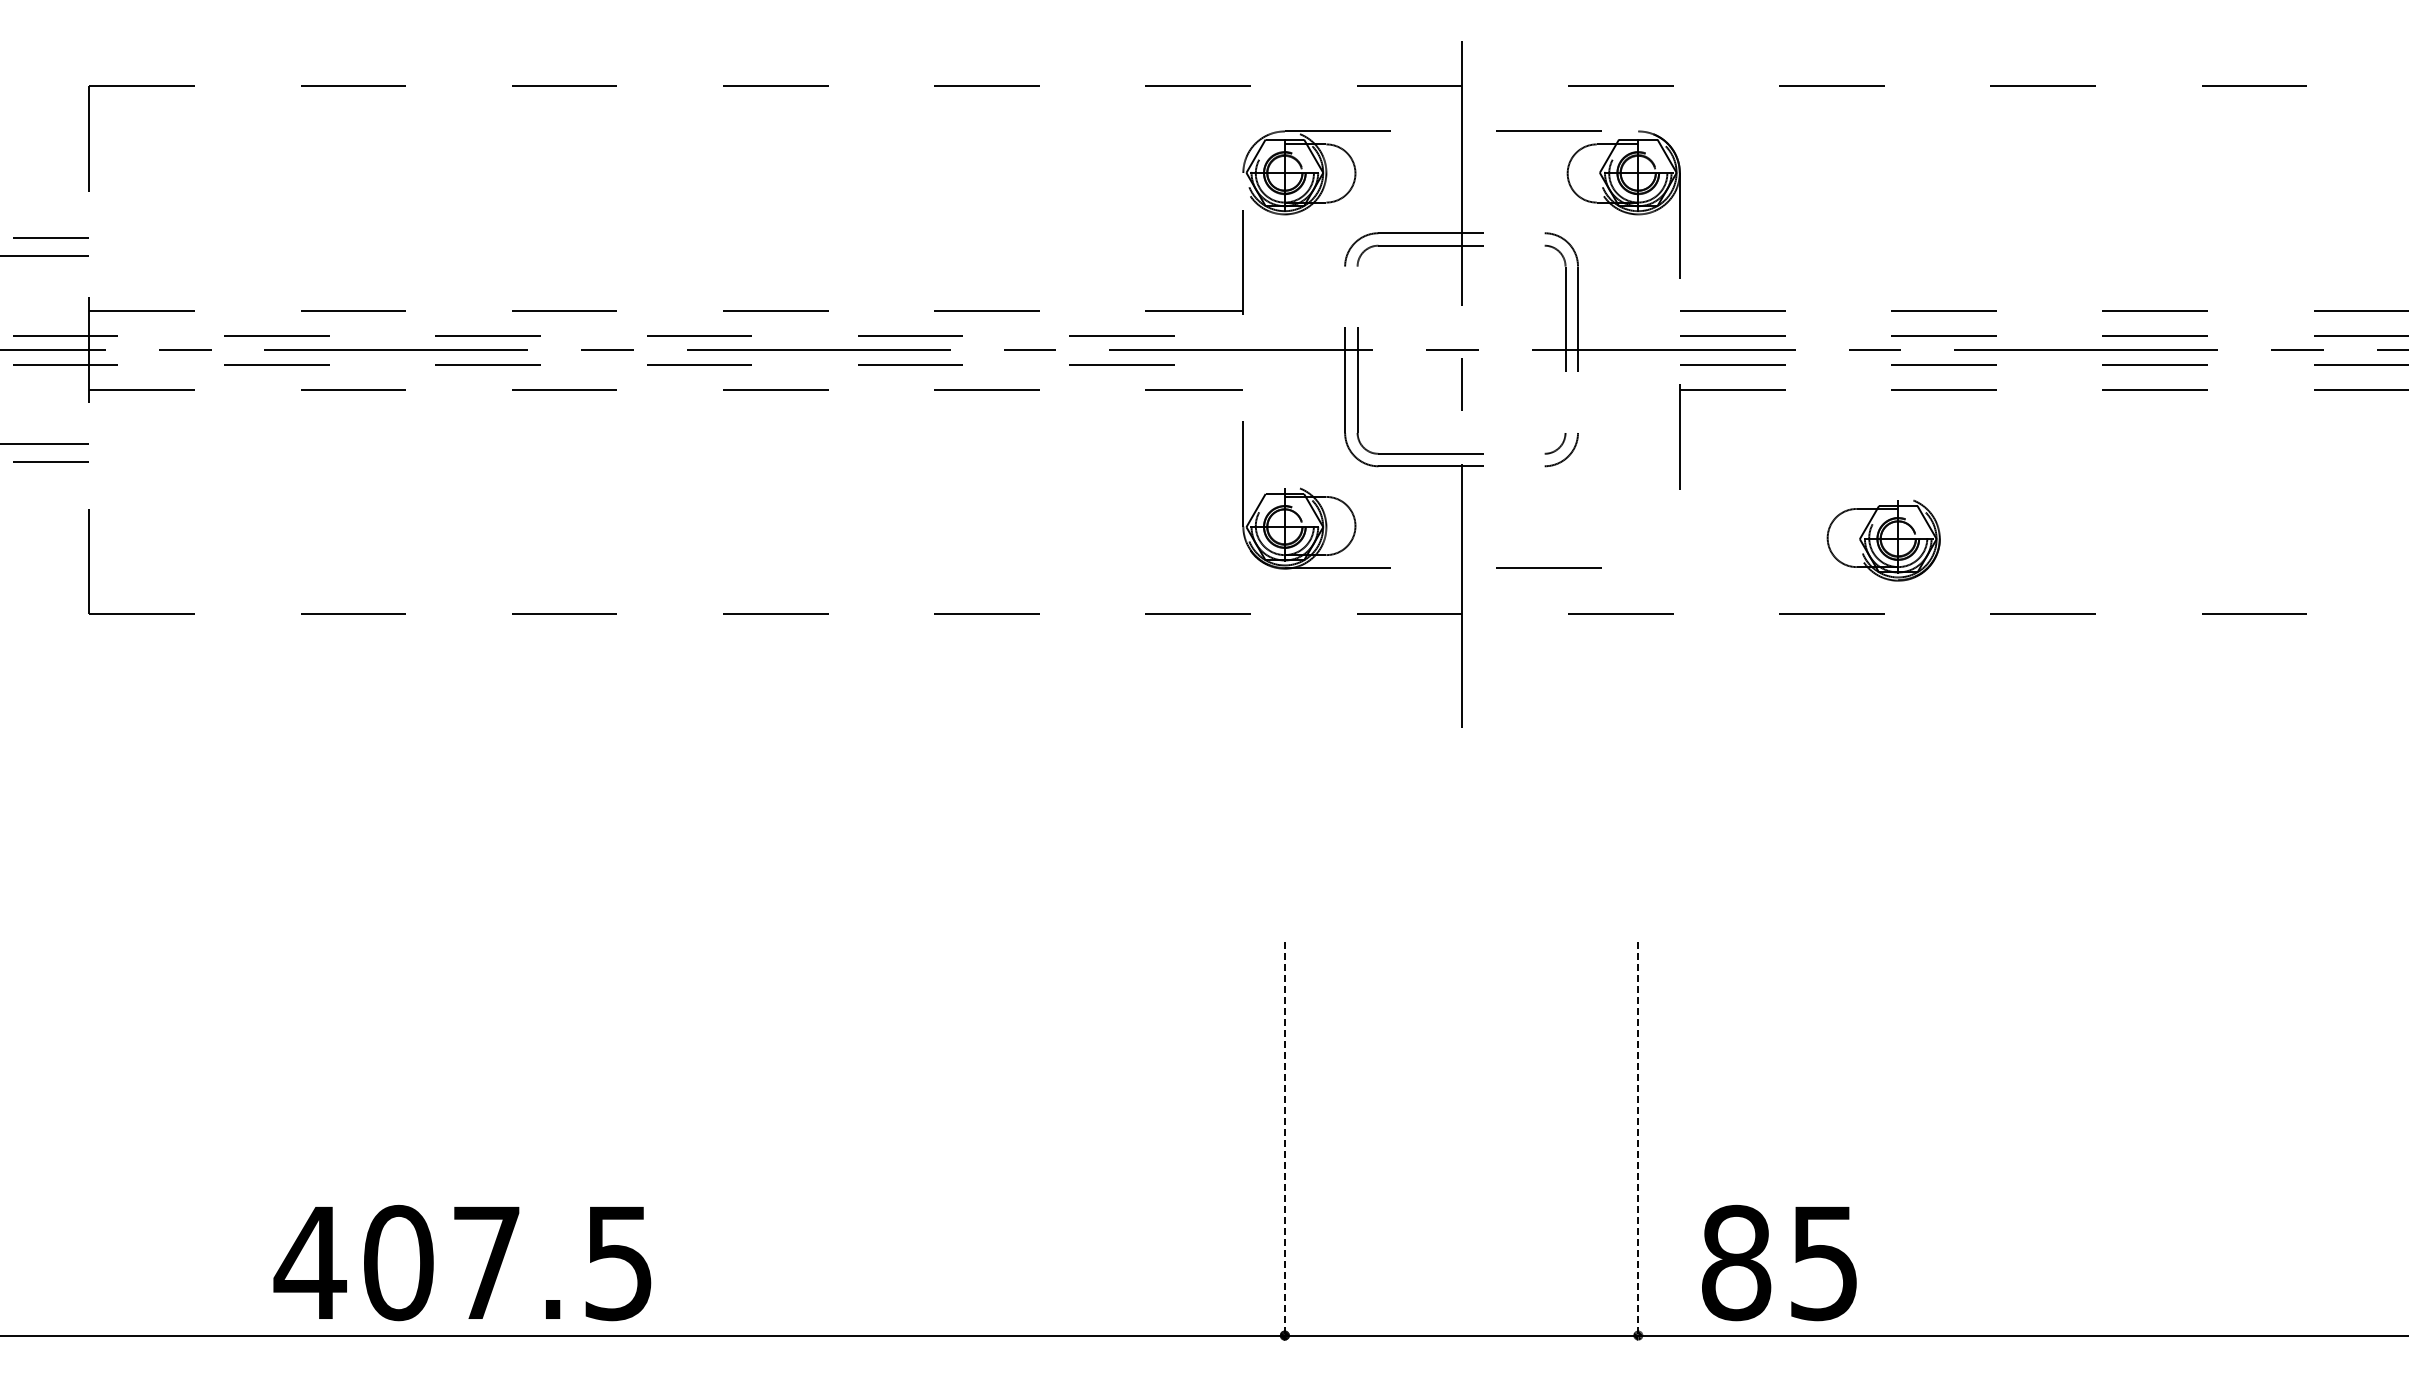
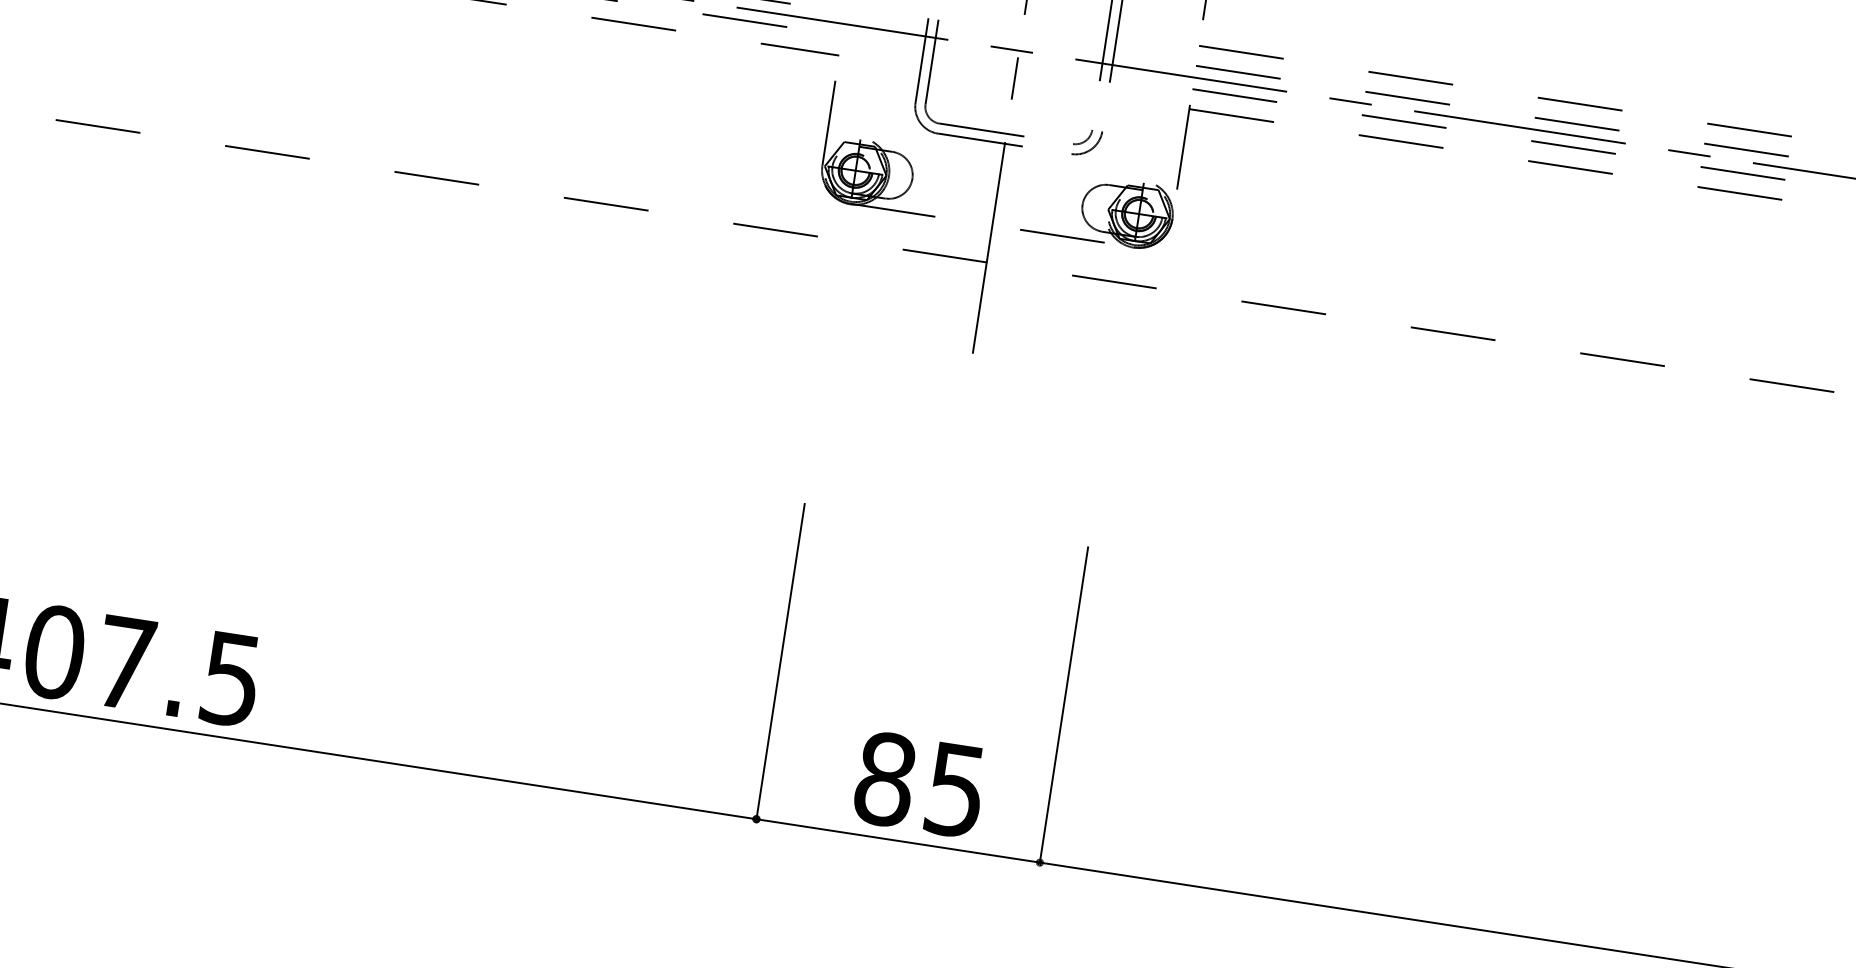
part: (1883, 540) -> (1127, 213), moved
line: (1284, 1138) -> (780, 661), dashed -> solid
line: (1638, 1138) -> (1064, 704), dashed -> solid
text: (1779, 1262) -> (919, 784), moved

